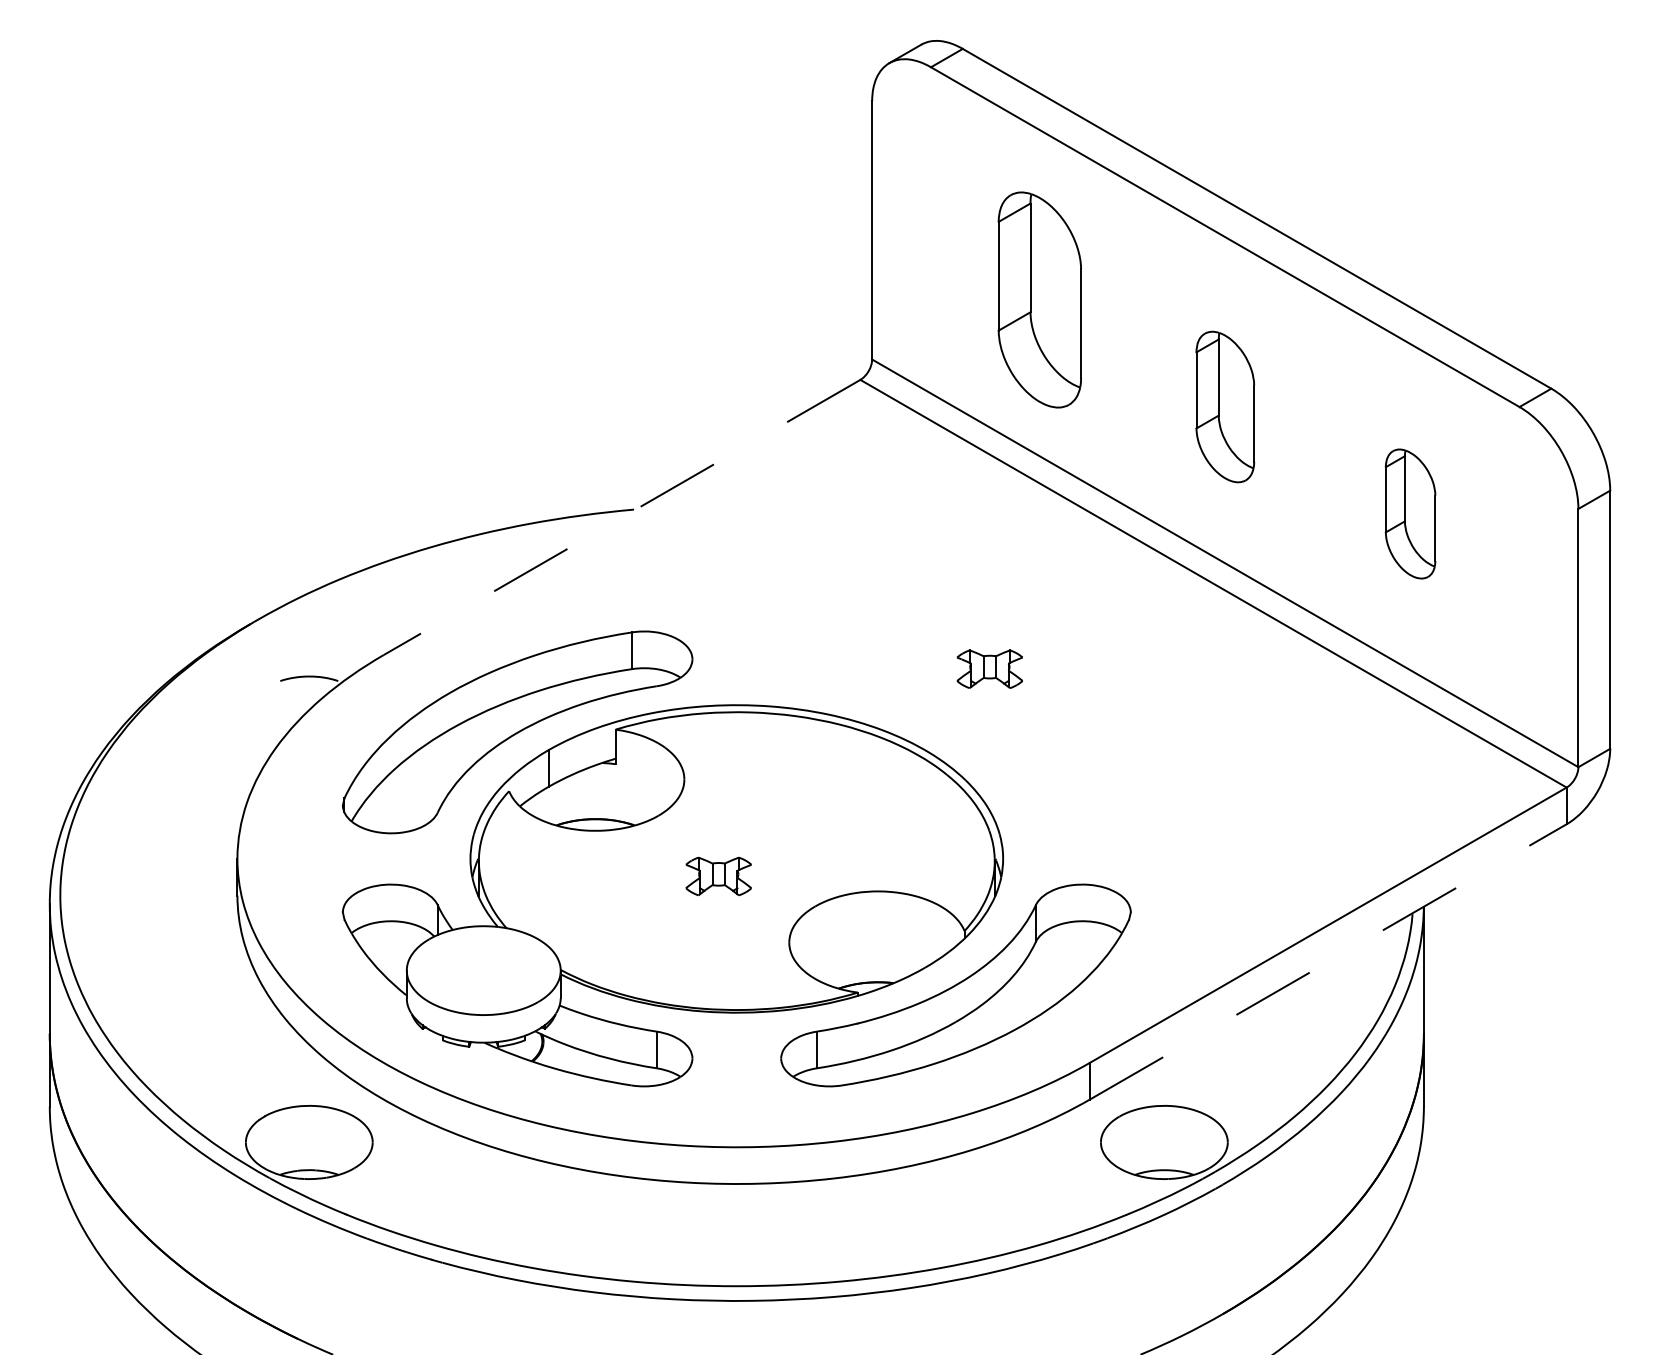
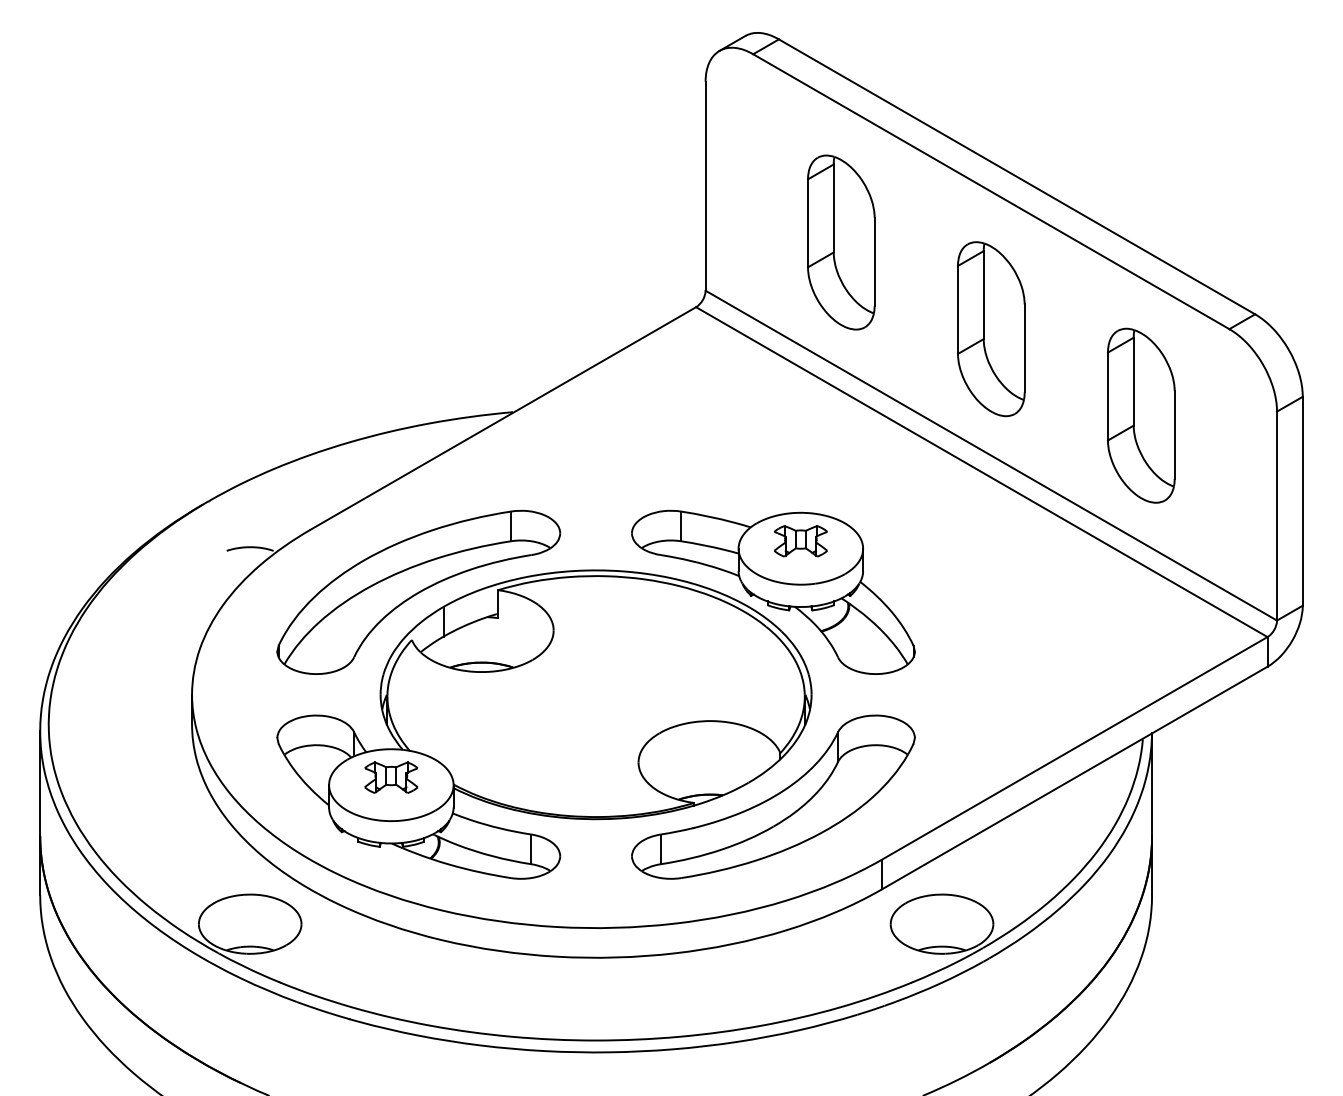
part: (1225, 406) -> (991, 328), size x1.43
part: (1410, 513) -> (1141, 415), size x1.67
line: (621, 517) -> (502, 418), dashed -> solid
part: (955, 732) -> (773, 592), added
part: (718, 876) -> (391, 777), moved
line: (1328, 961) -> (1074, 777), dashed -> solid

